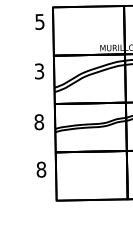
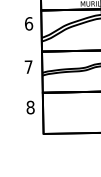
text: (39, 71) -> (28, 23), 3 -> 6
text: (39, 122) -> (28, 67), 8 -> 7

